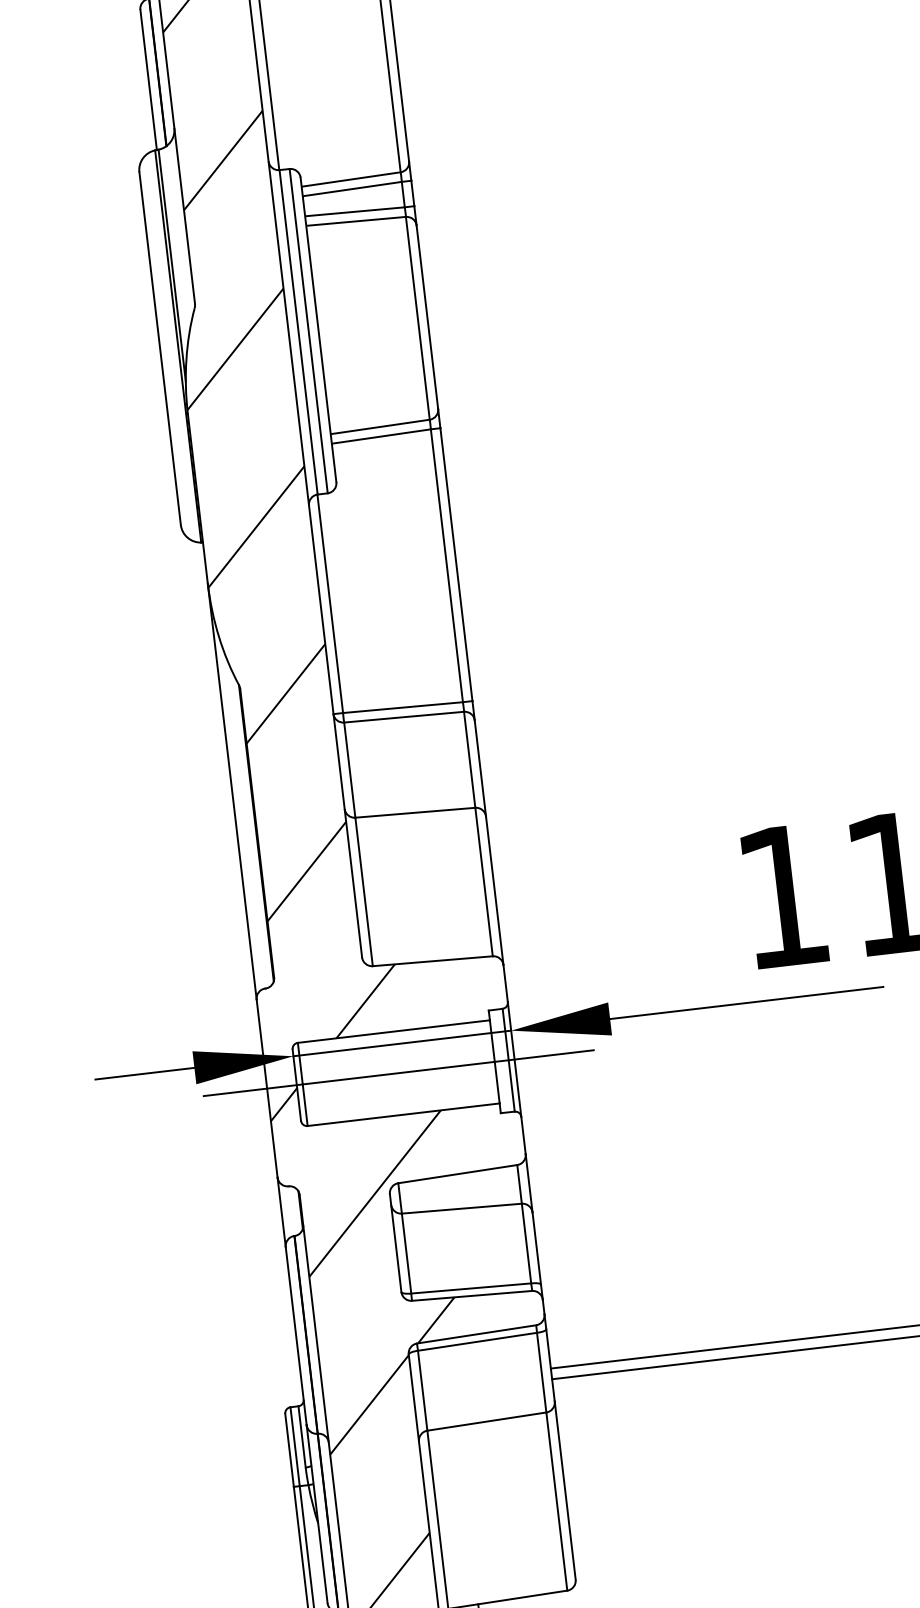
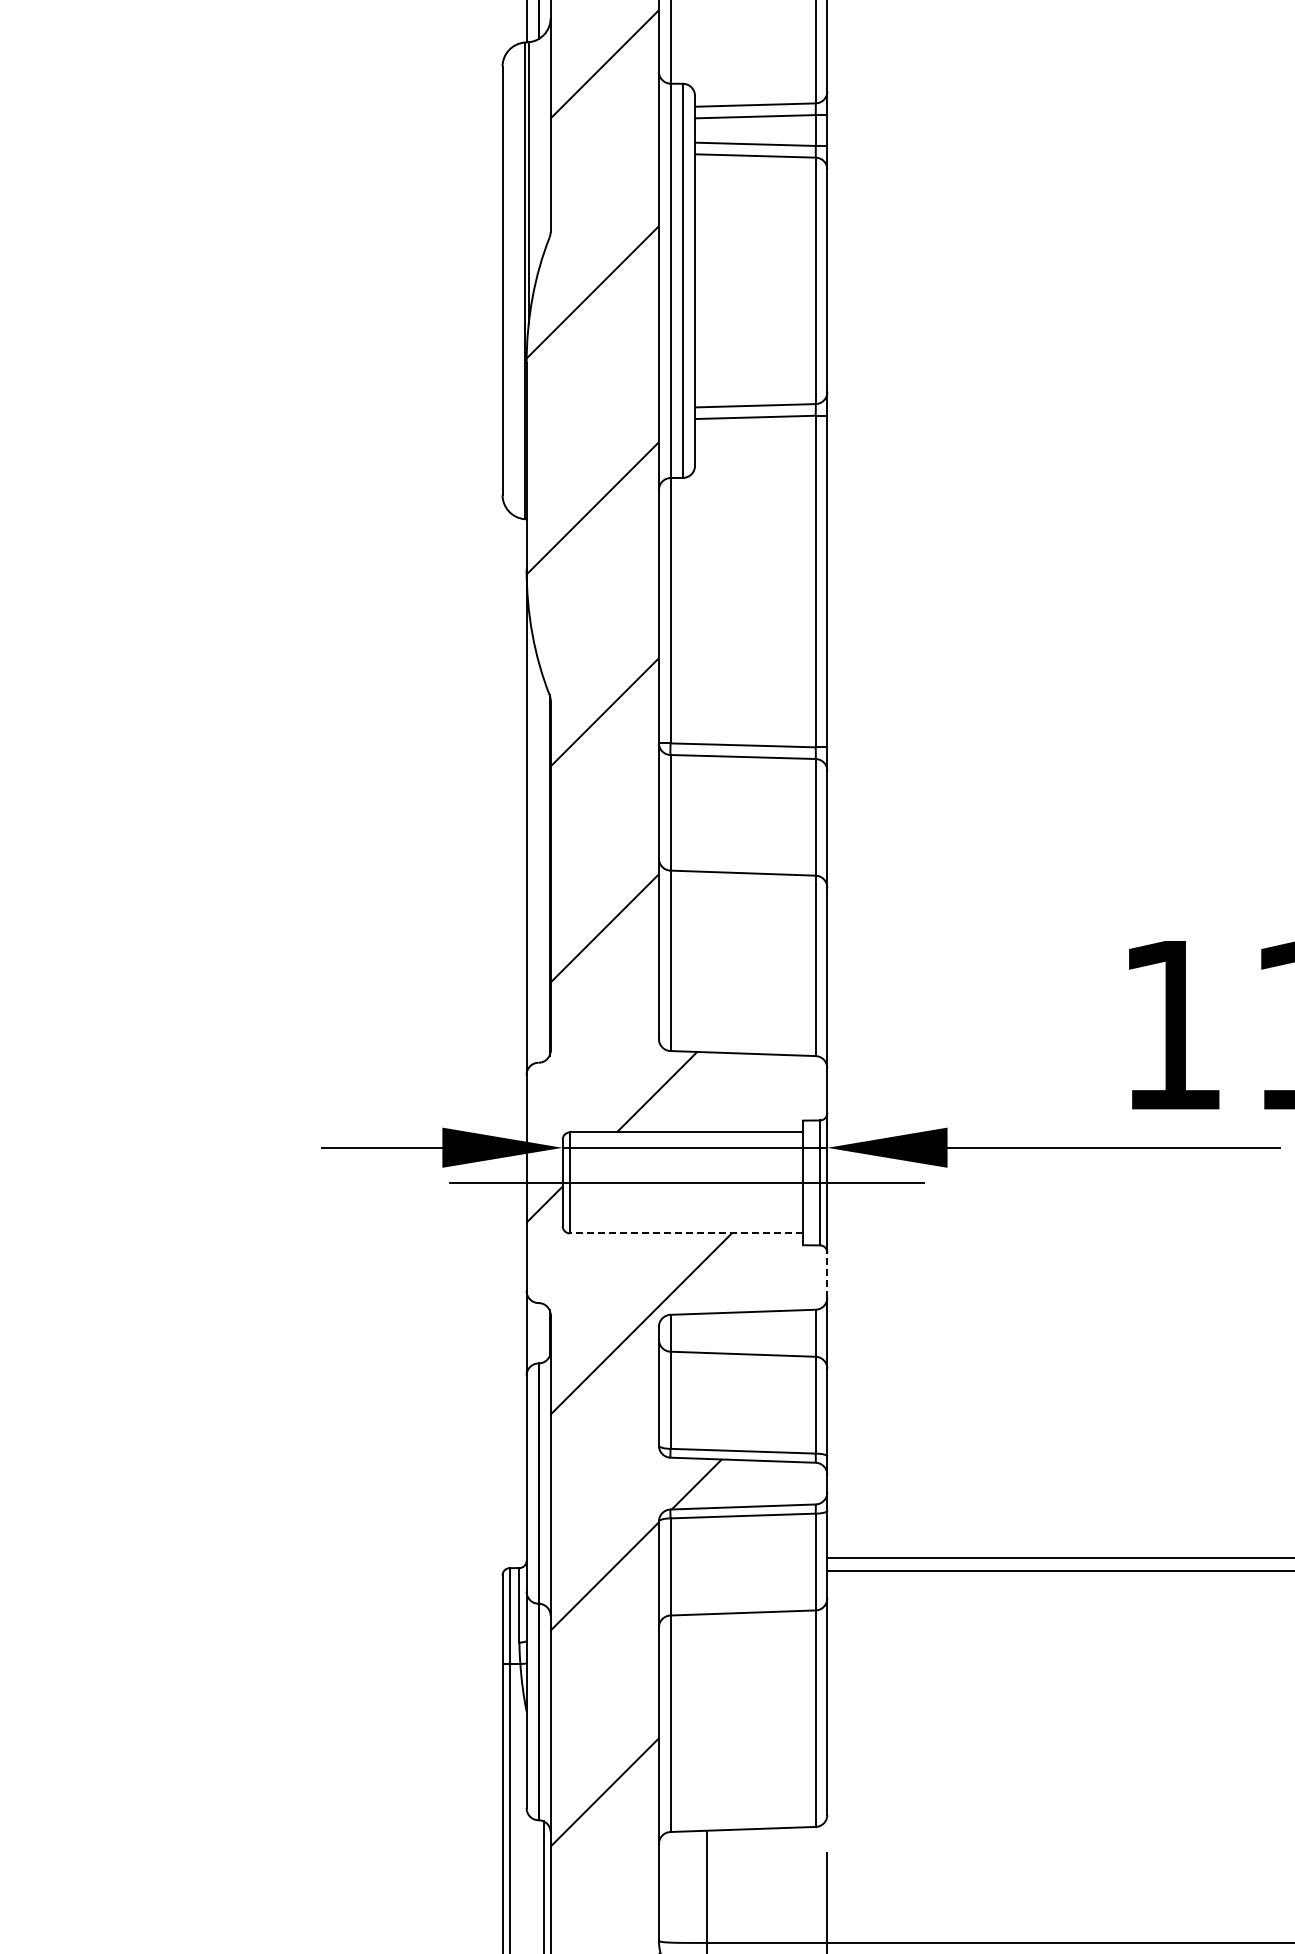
line: (403, 1114) -> (686, 1233), solid -> dashed
line: (523, 1135) -> (827, 1275), solid -> dashed

